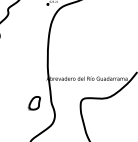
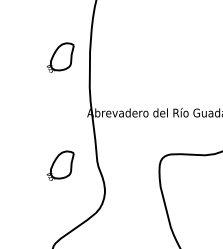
part: (33, 52) -> (59, 57), added

